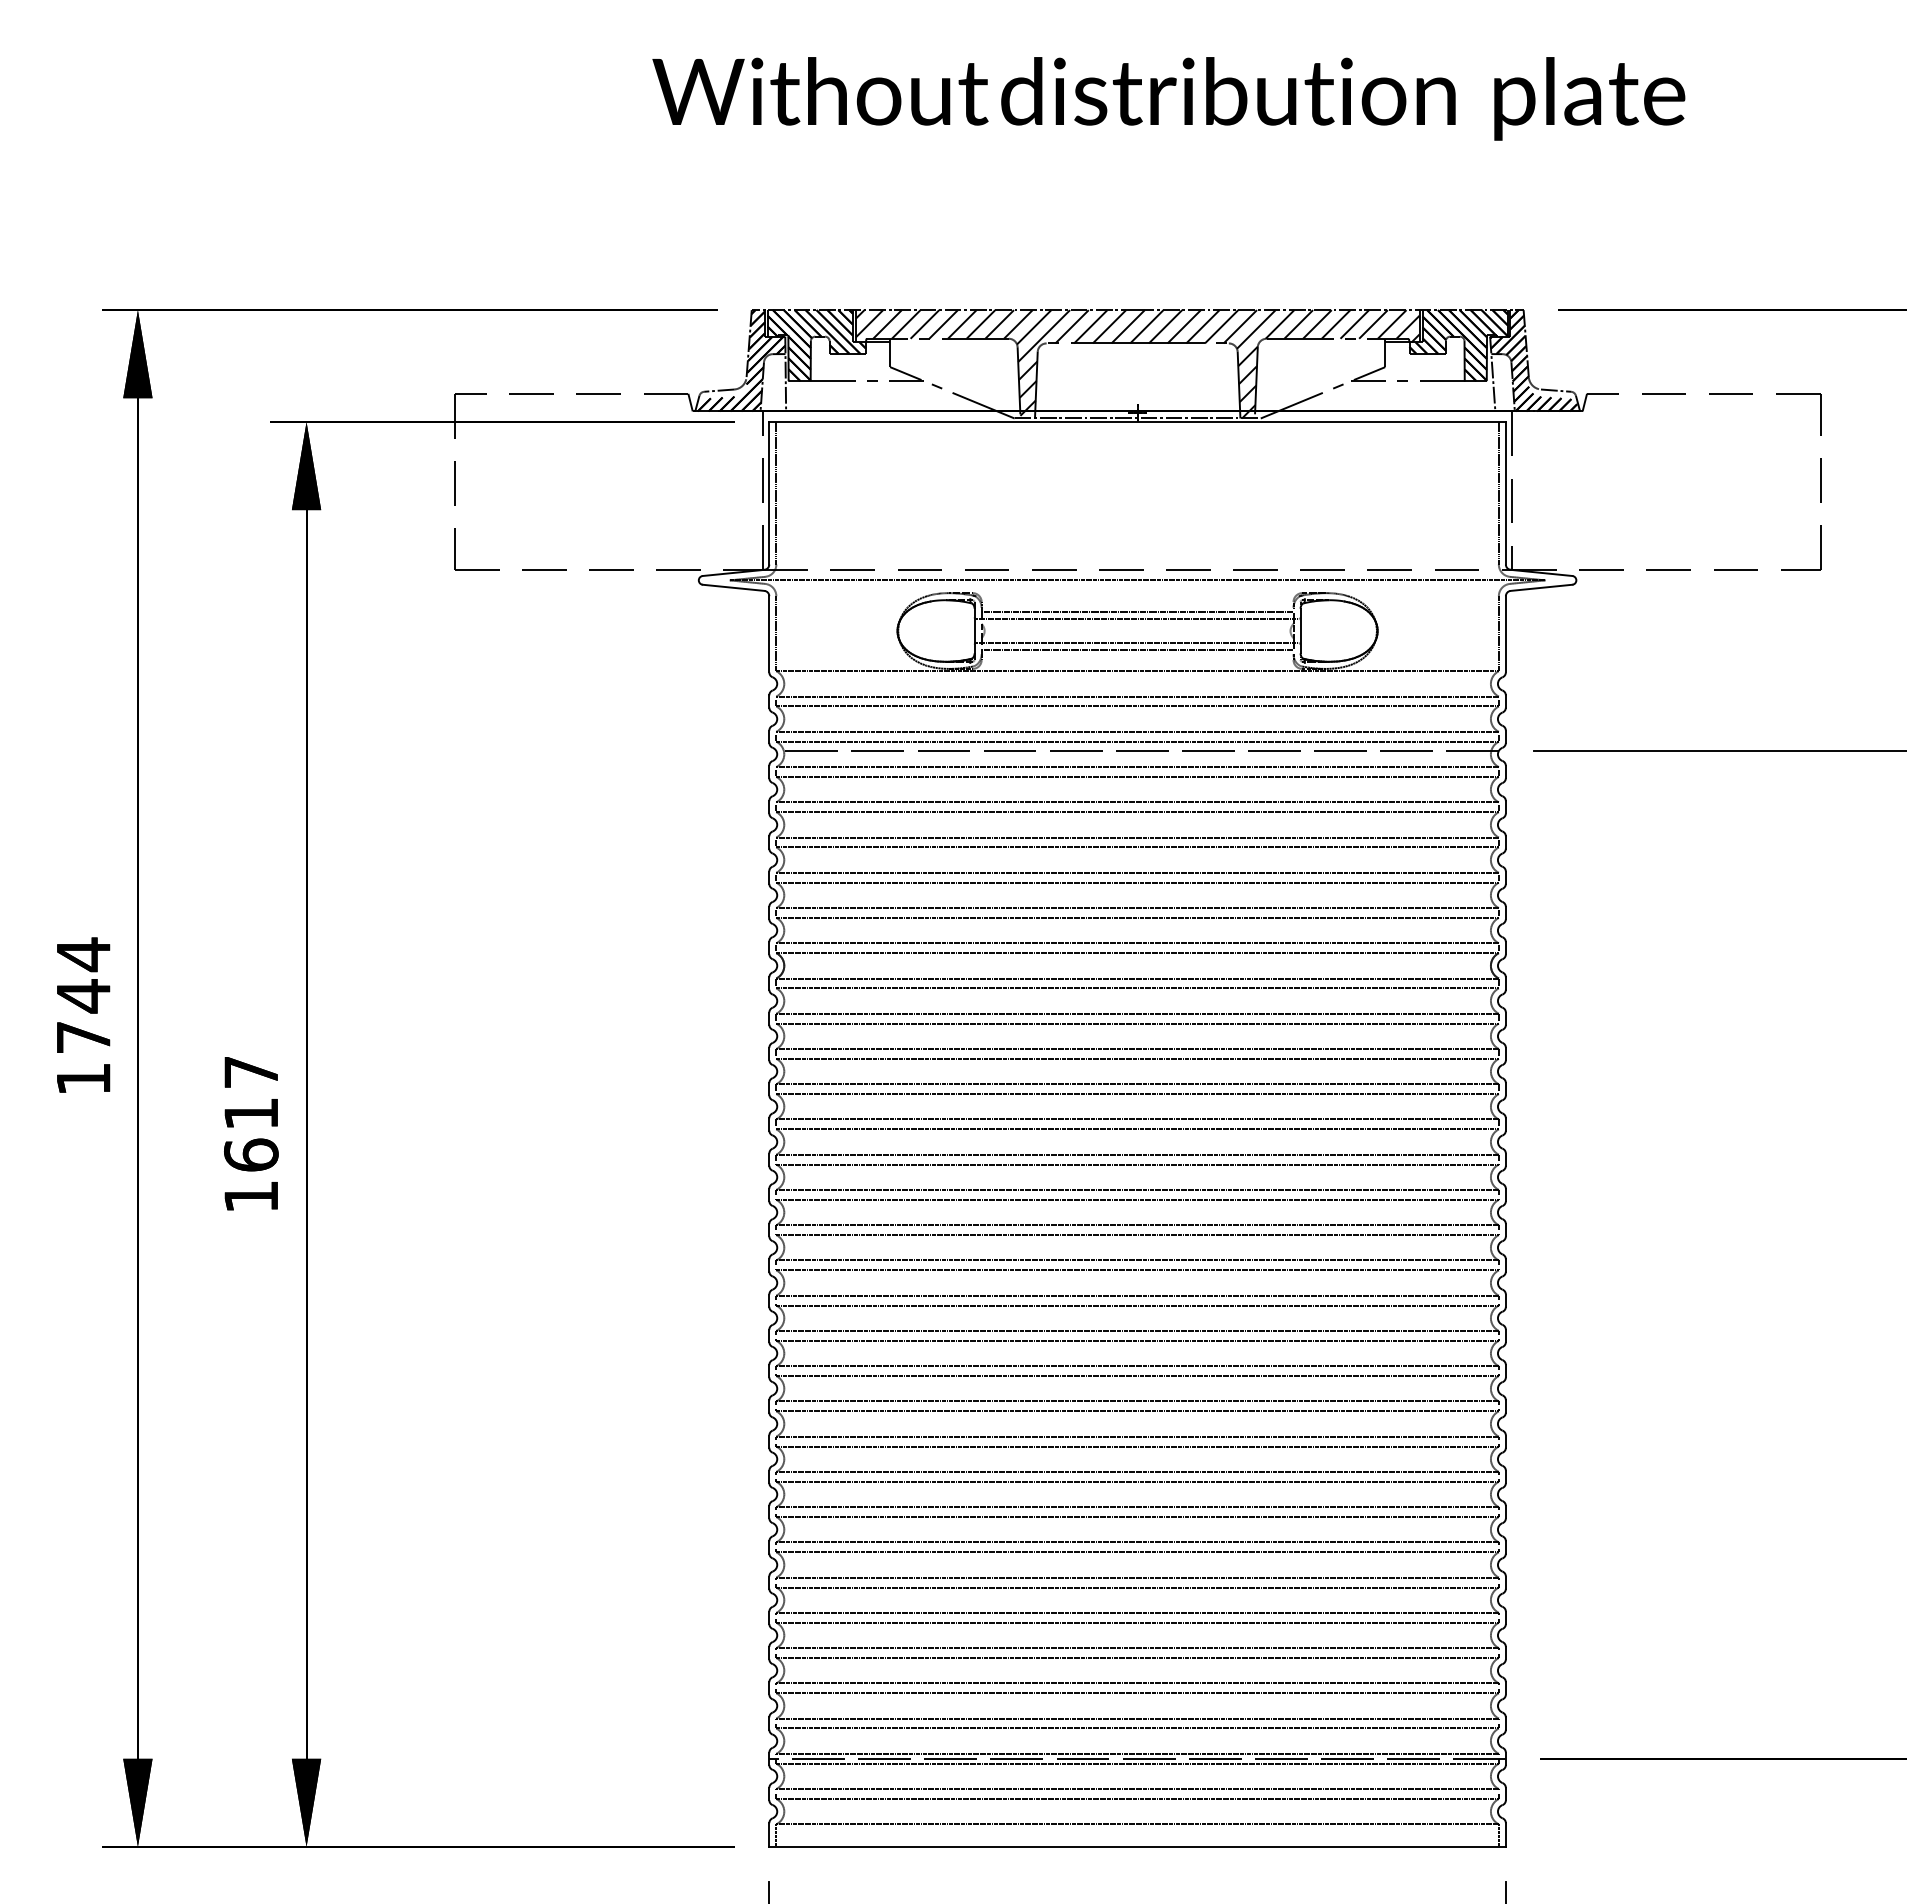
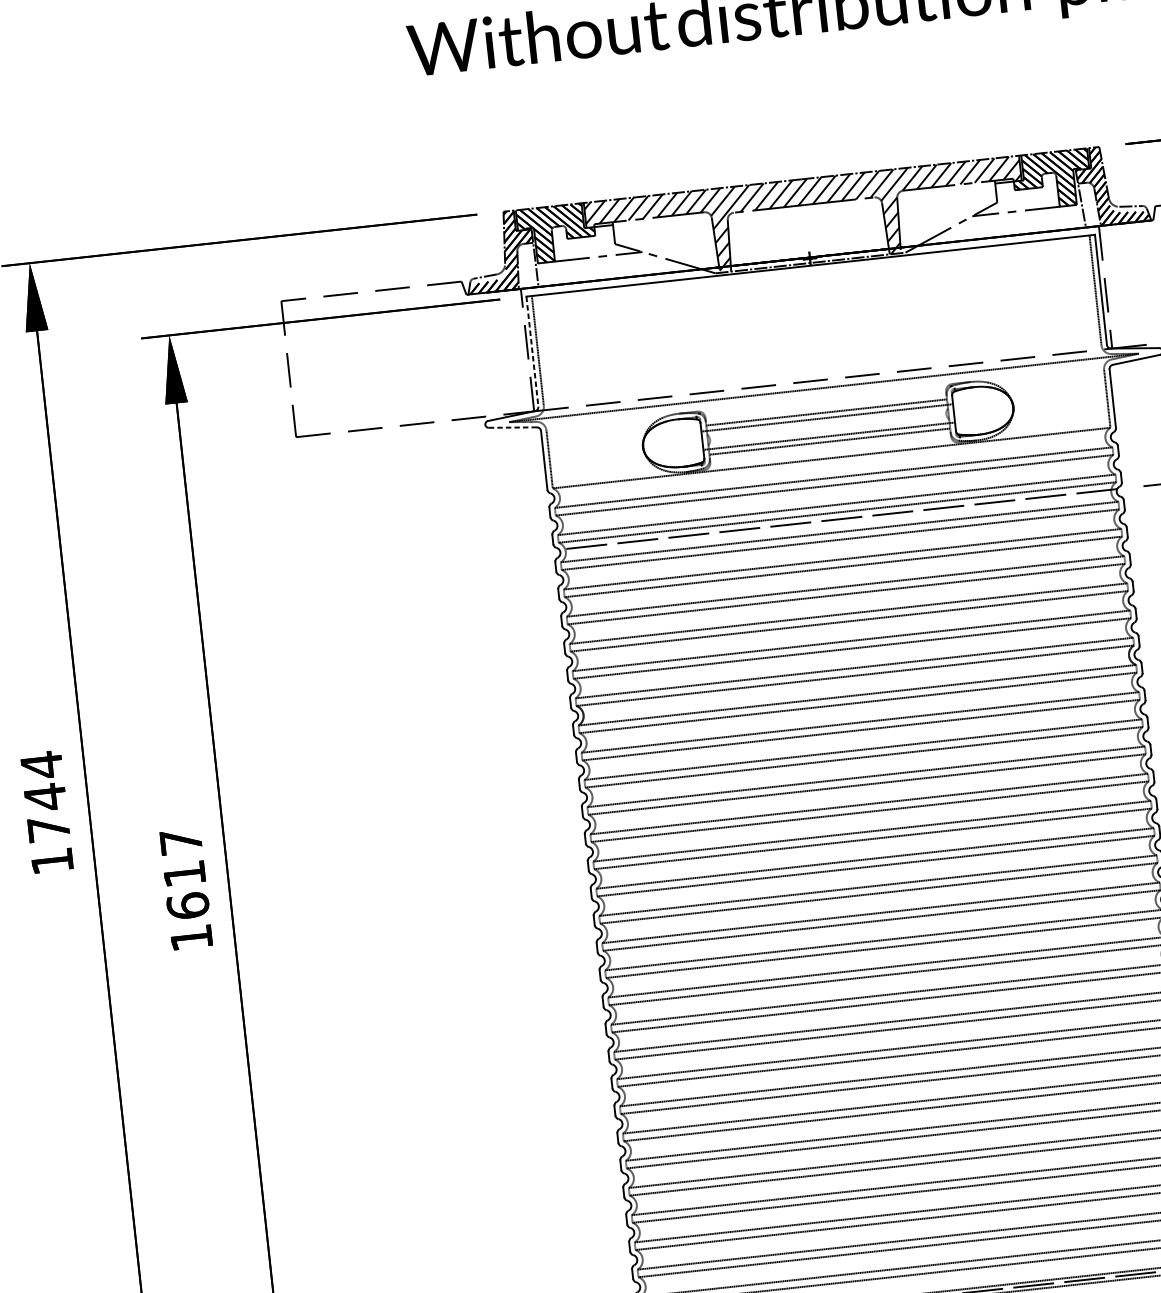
line: (769, 493) -> (532, 351), solid -> dashed
line: (733, 587) -> (512, 427), solid -> dashed

